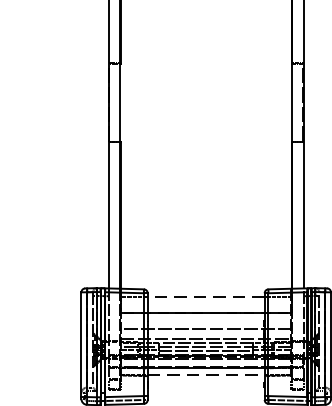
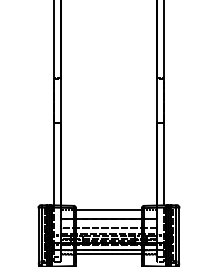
line: (205, 297) -> (108, 210), dashed -> solid
line: (205, 375) -> (108, 254), dashed -> solid

